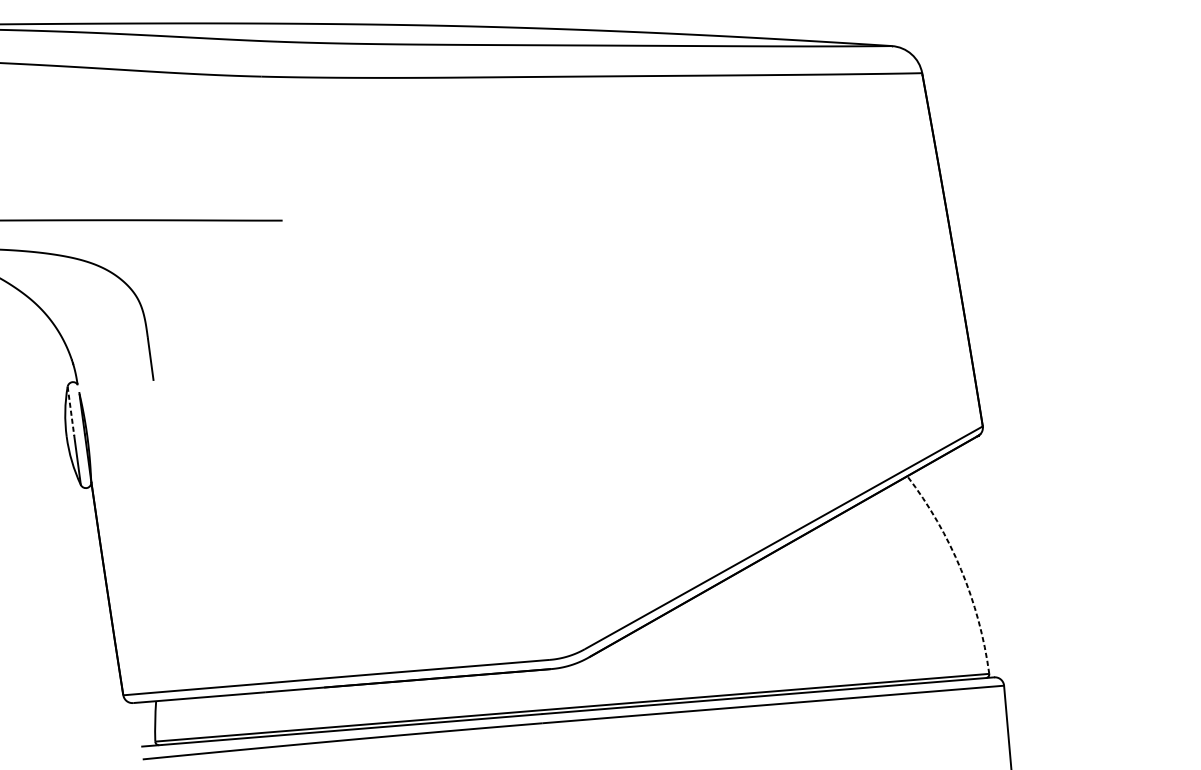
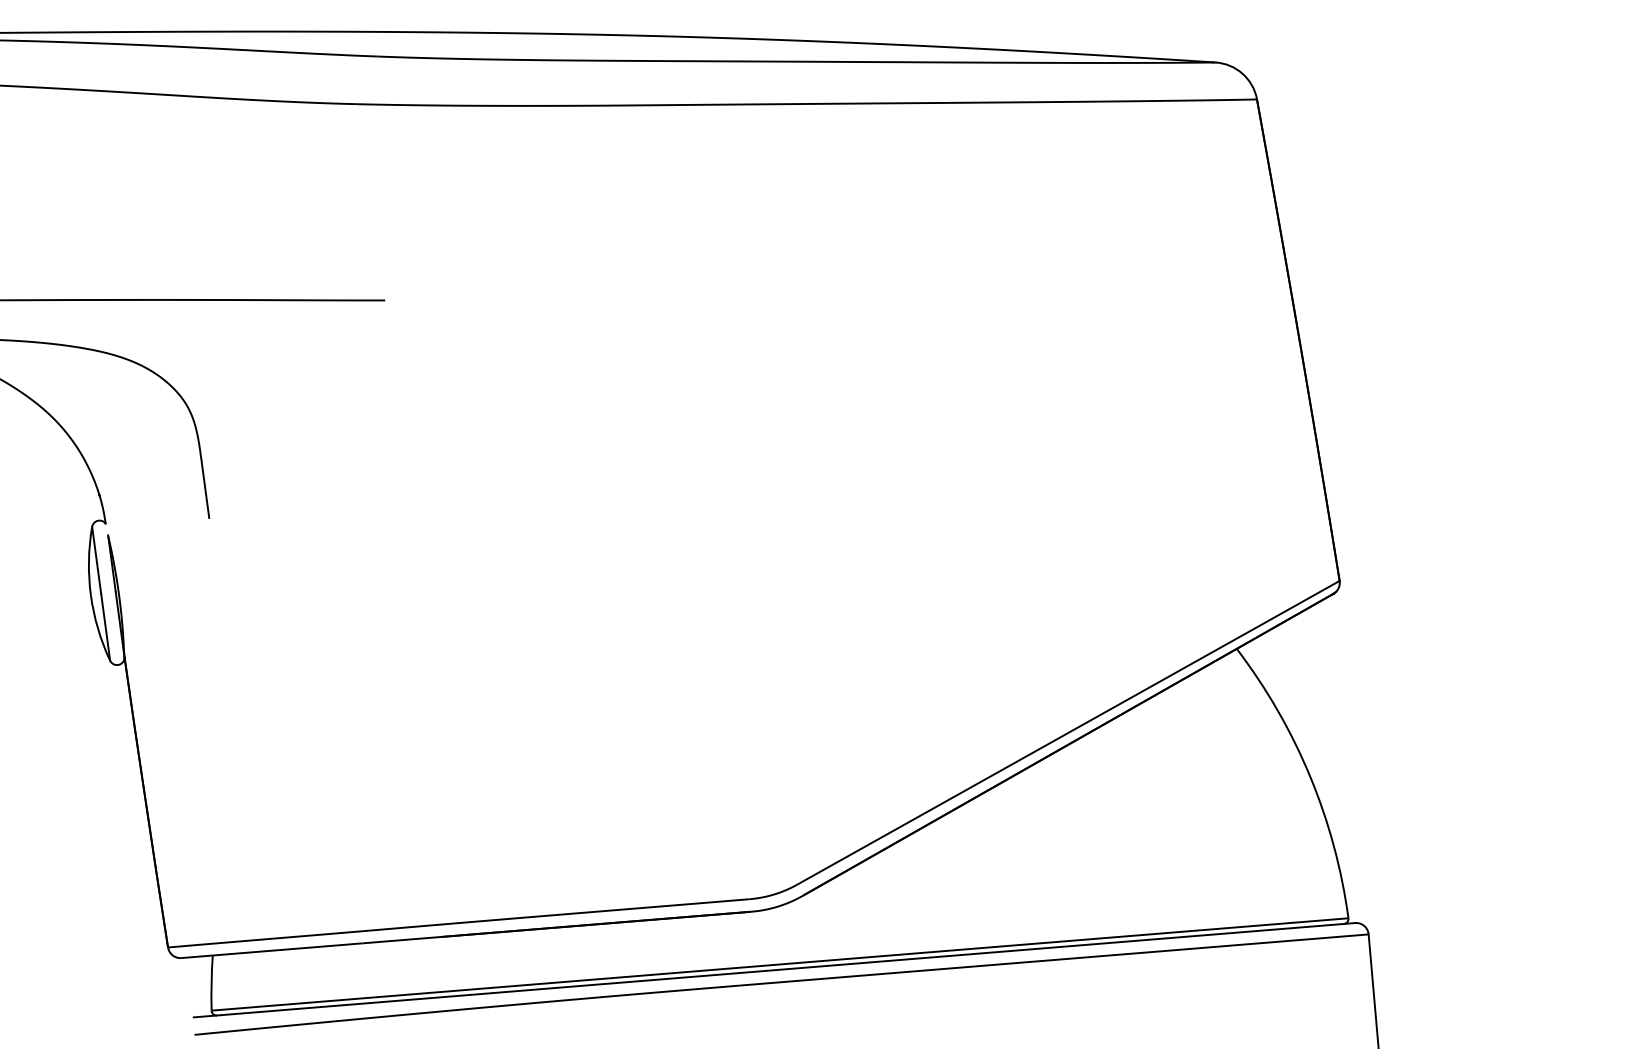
line: (70, 411) -> (96, 560), dashed -> solid
arc: (961, 569) -> (1310, 776), dashed -> solid

